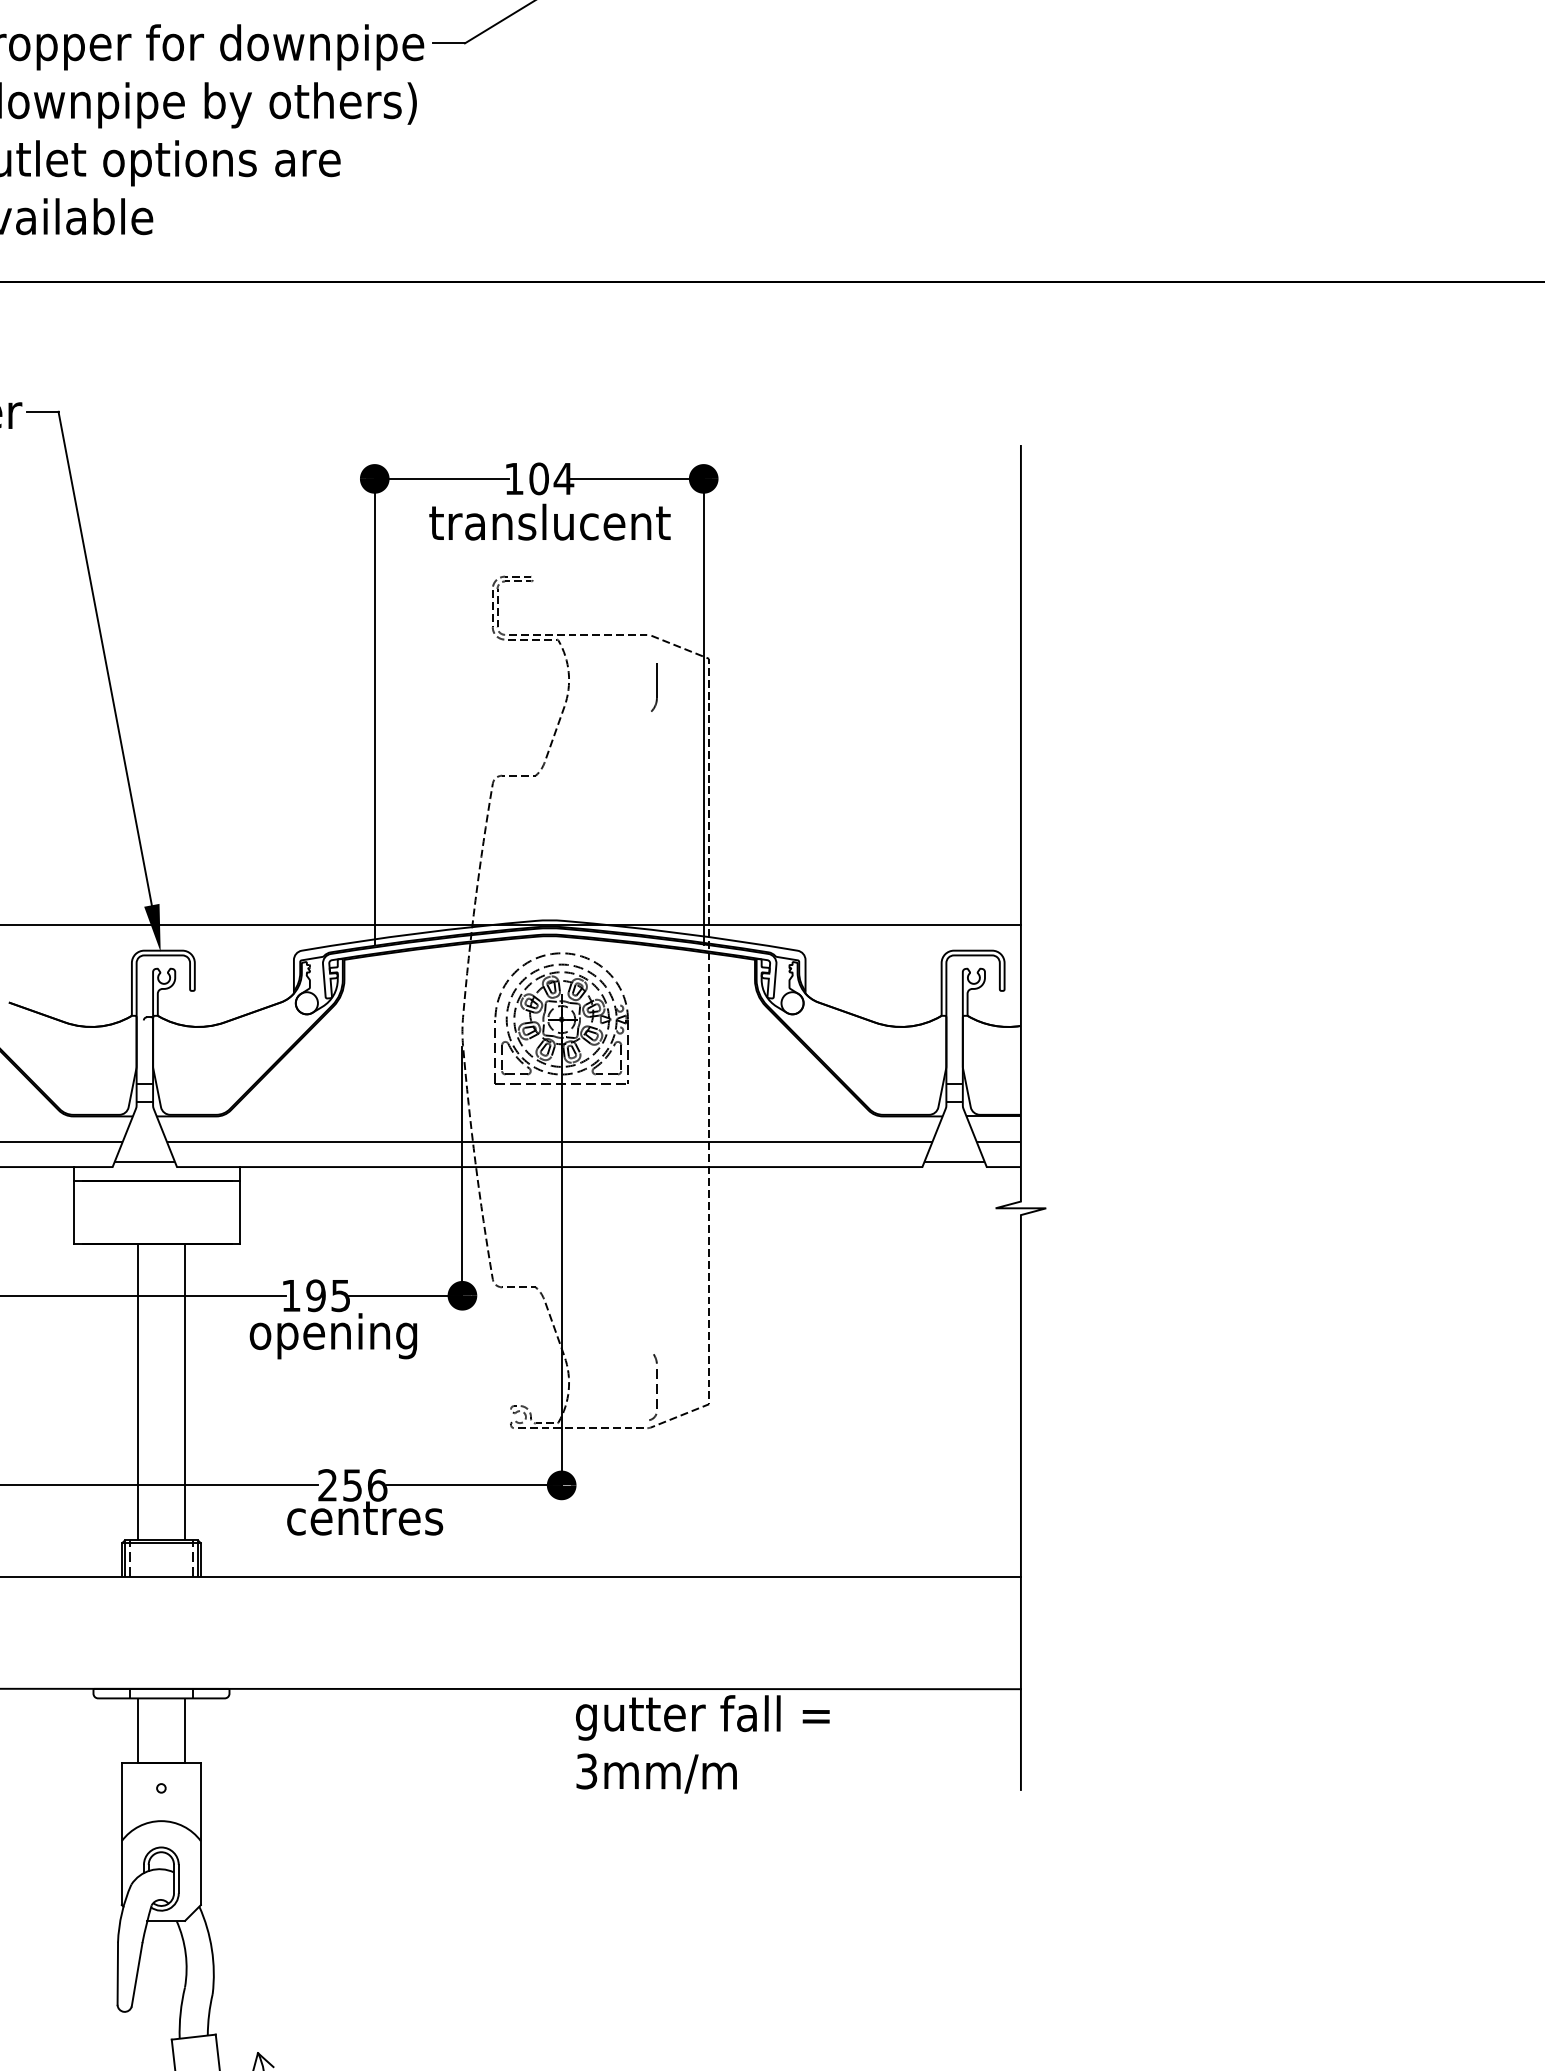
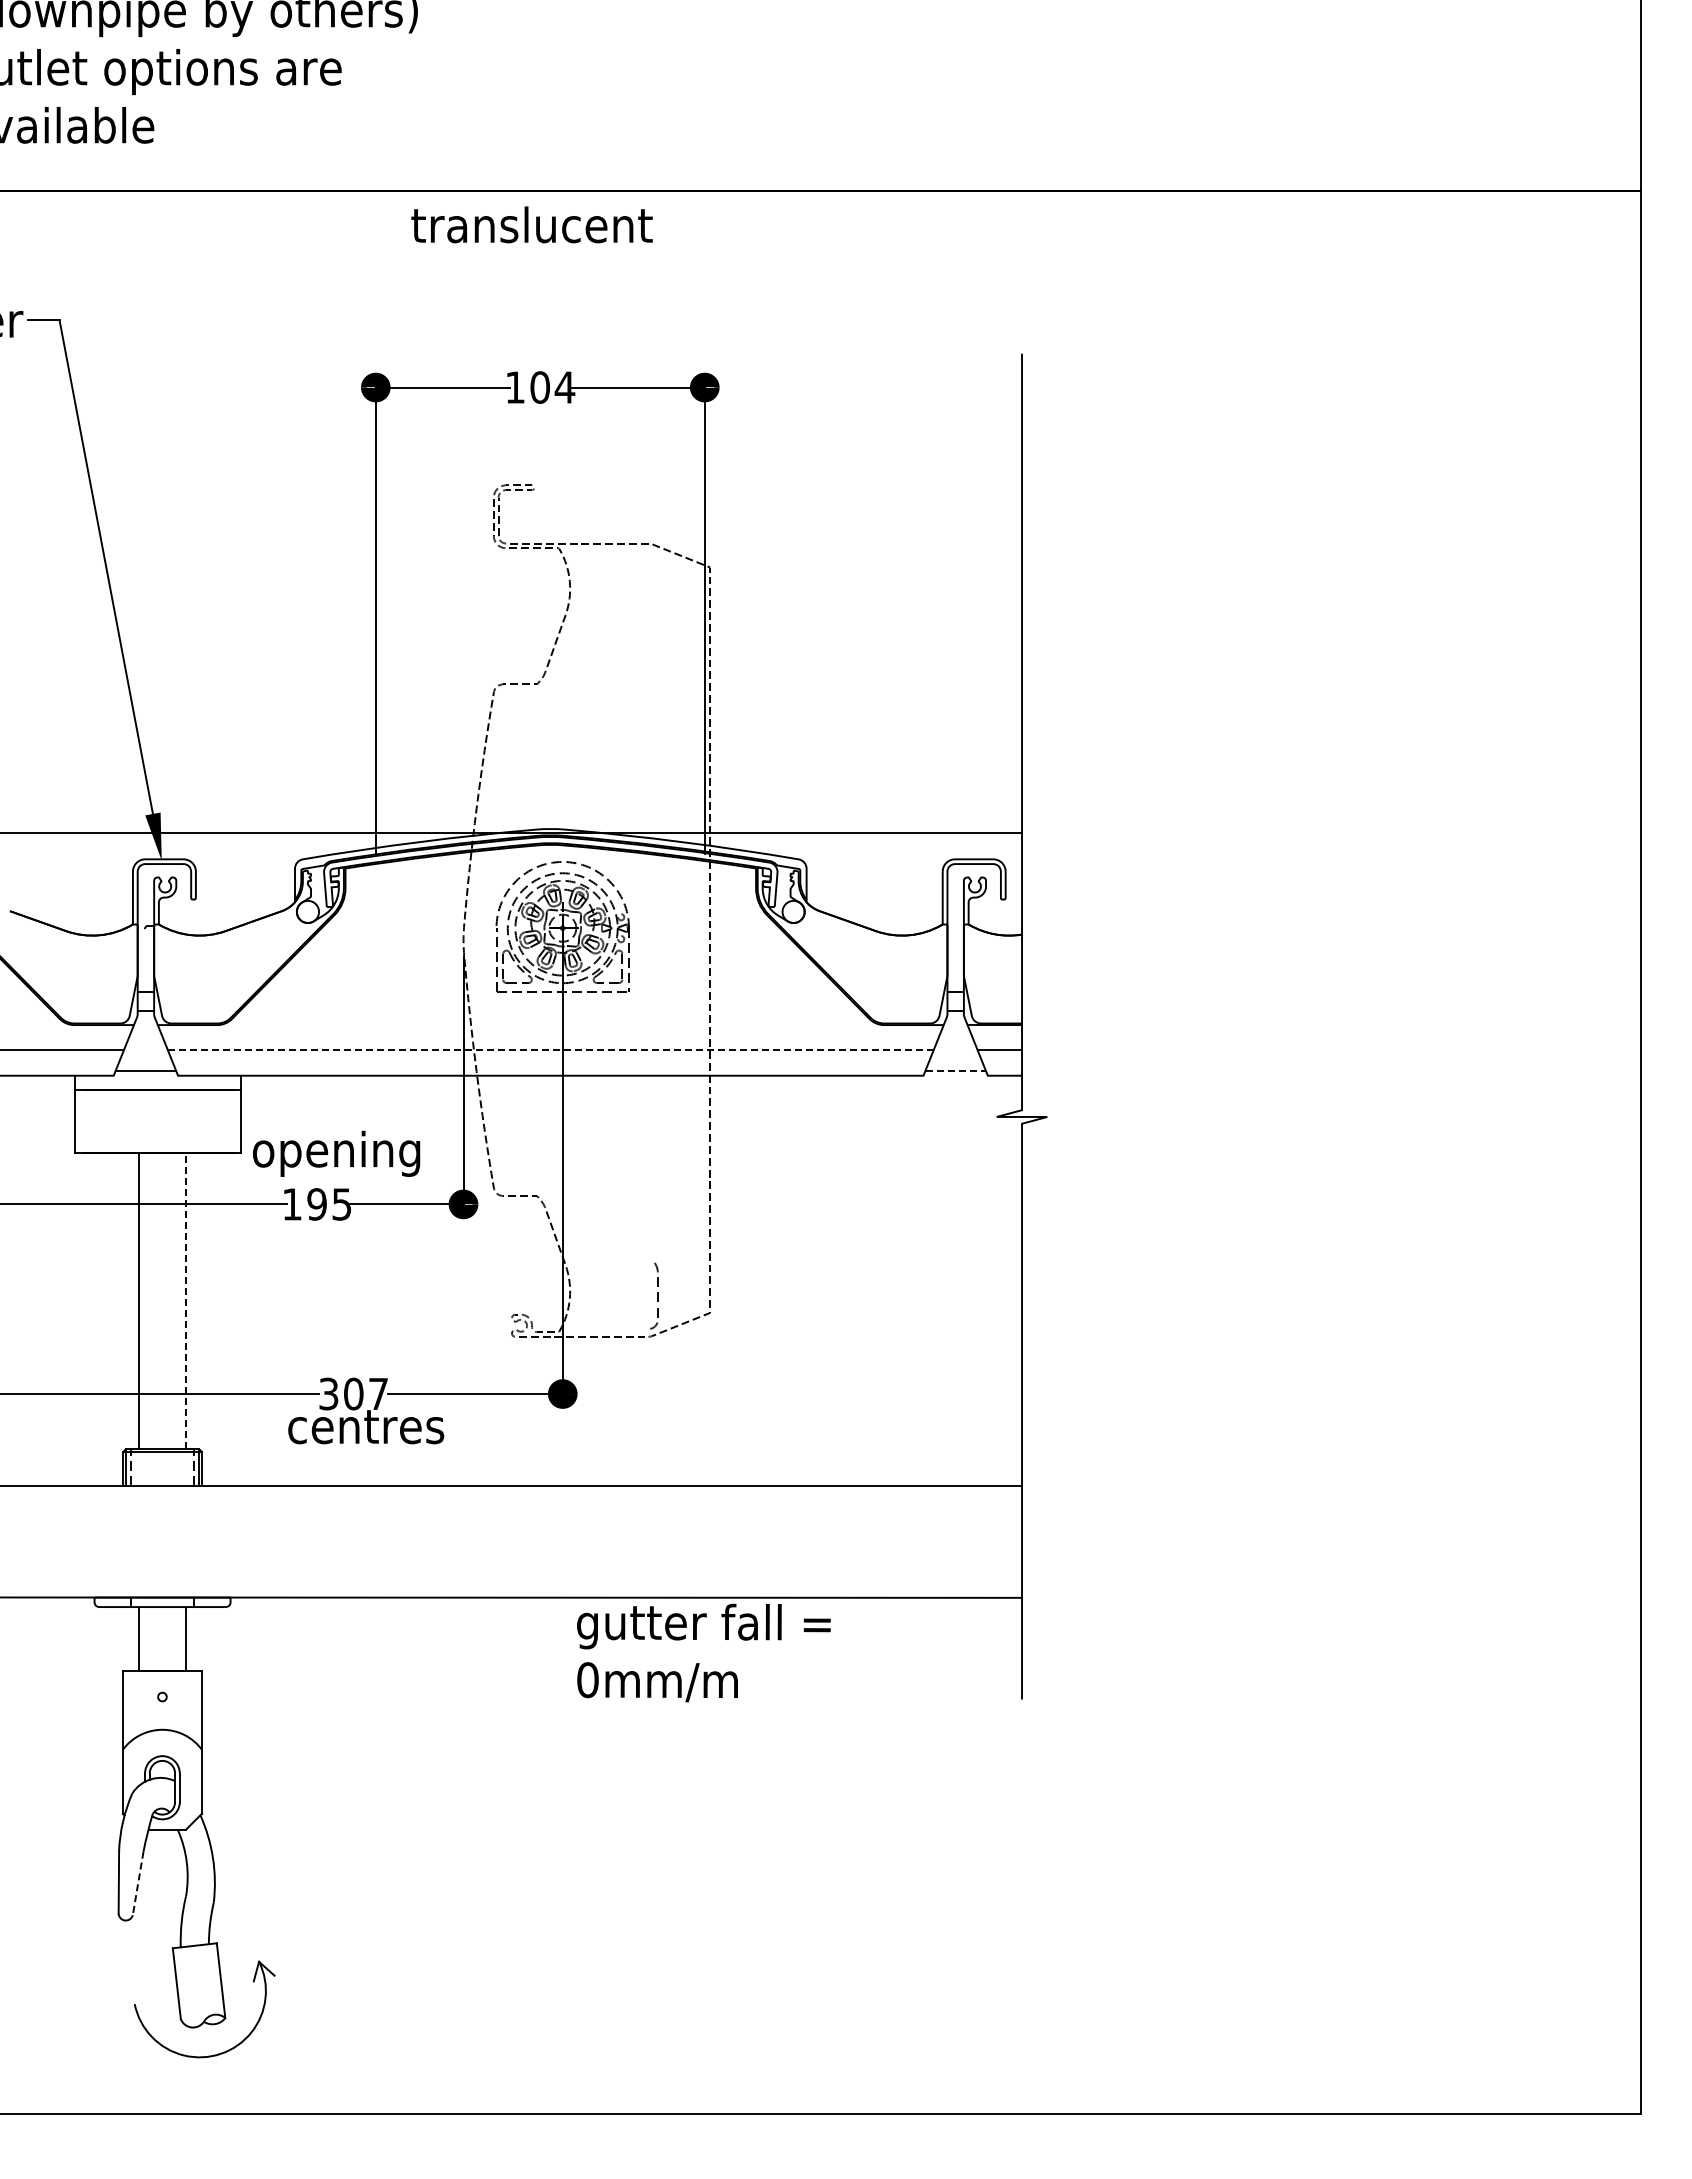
text: (549, 521) -> (531, 224), moved
curve: (656, 687) -> (657, 596), removed
line: (549, 1141) -> (550, 1050), solid -> dashed
line: (955, 1161) -> (956, 1070), solid -> dashed
text: (333, 1335) -> (336, 1153), moved
line: (185, 1391) -> (186, 1300), solid -> dashed
text: (352, 1484) -> (353, 1393), 256 -> 307
text: (586, 1771) -> (587, 1680), 3mm/m -> 0mm/m
line: (137, 1974) -> (138, 1883), solid -> dashed

